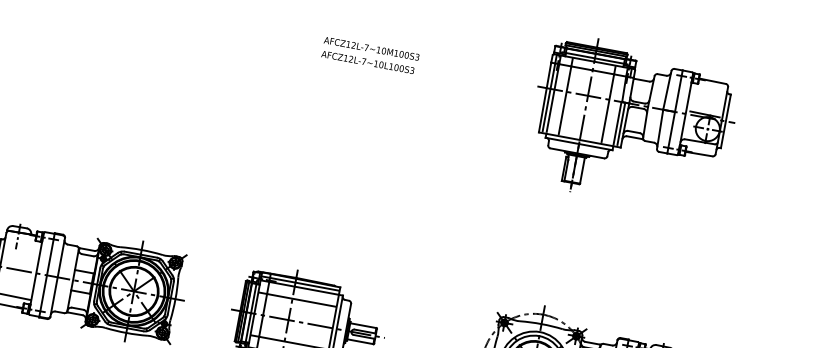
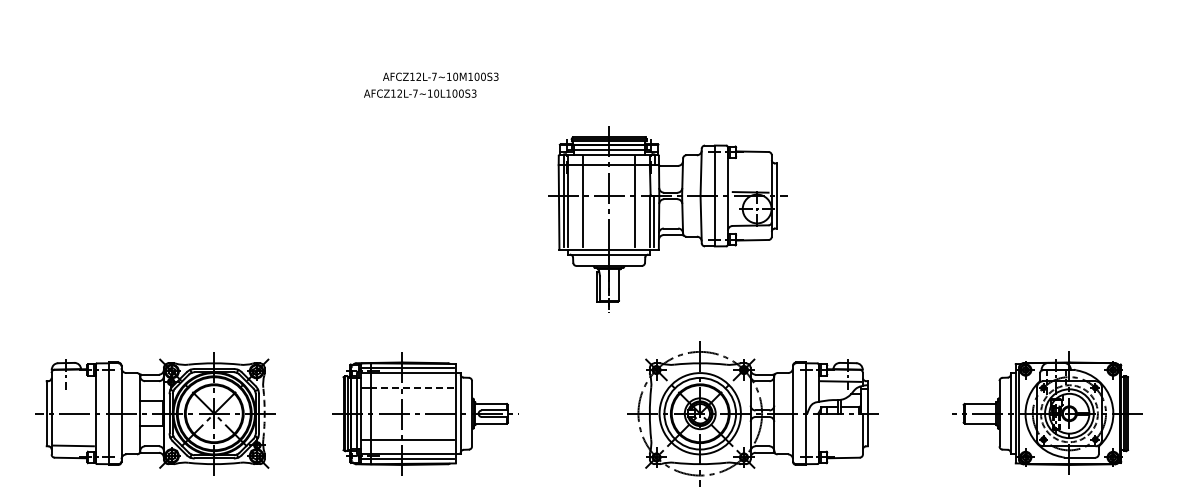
text: (368, 62) -> (420, 93), moved
part: (632, 124) -> (667, 219), moved
arc: (175, 298) -> (264, 413), solid -> dashed
line: (301, 300) -> (412, 387), solid -> dashed

